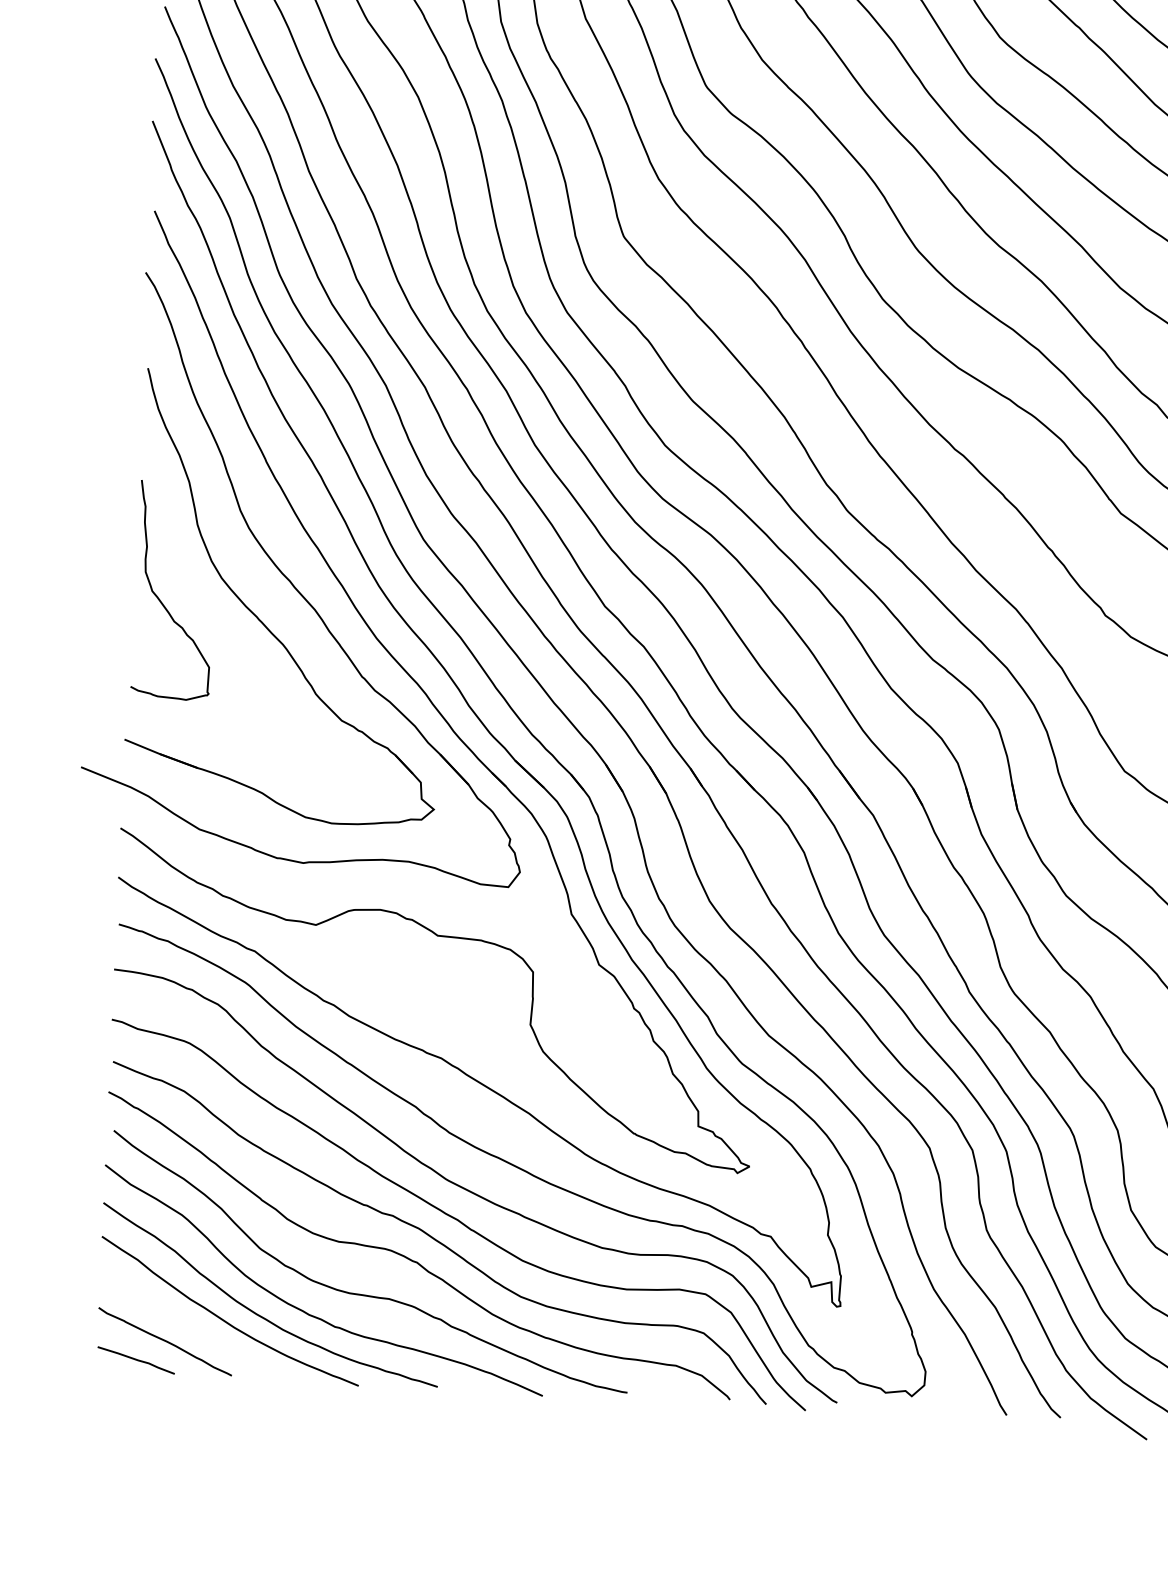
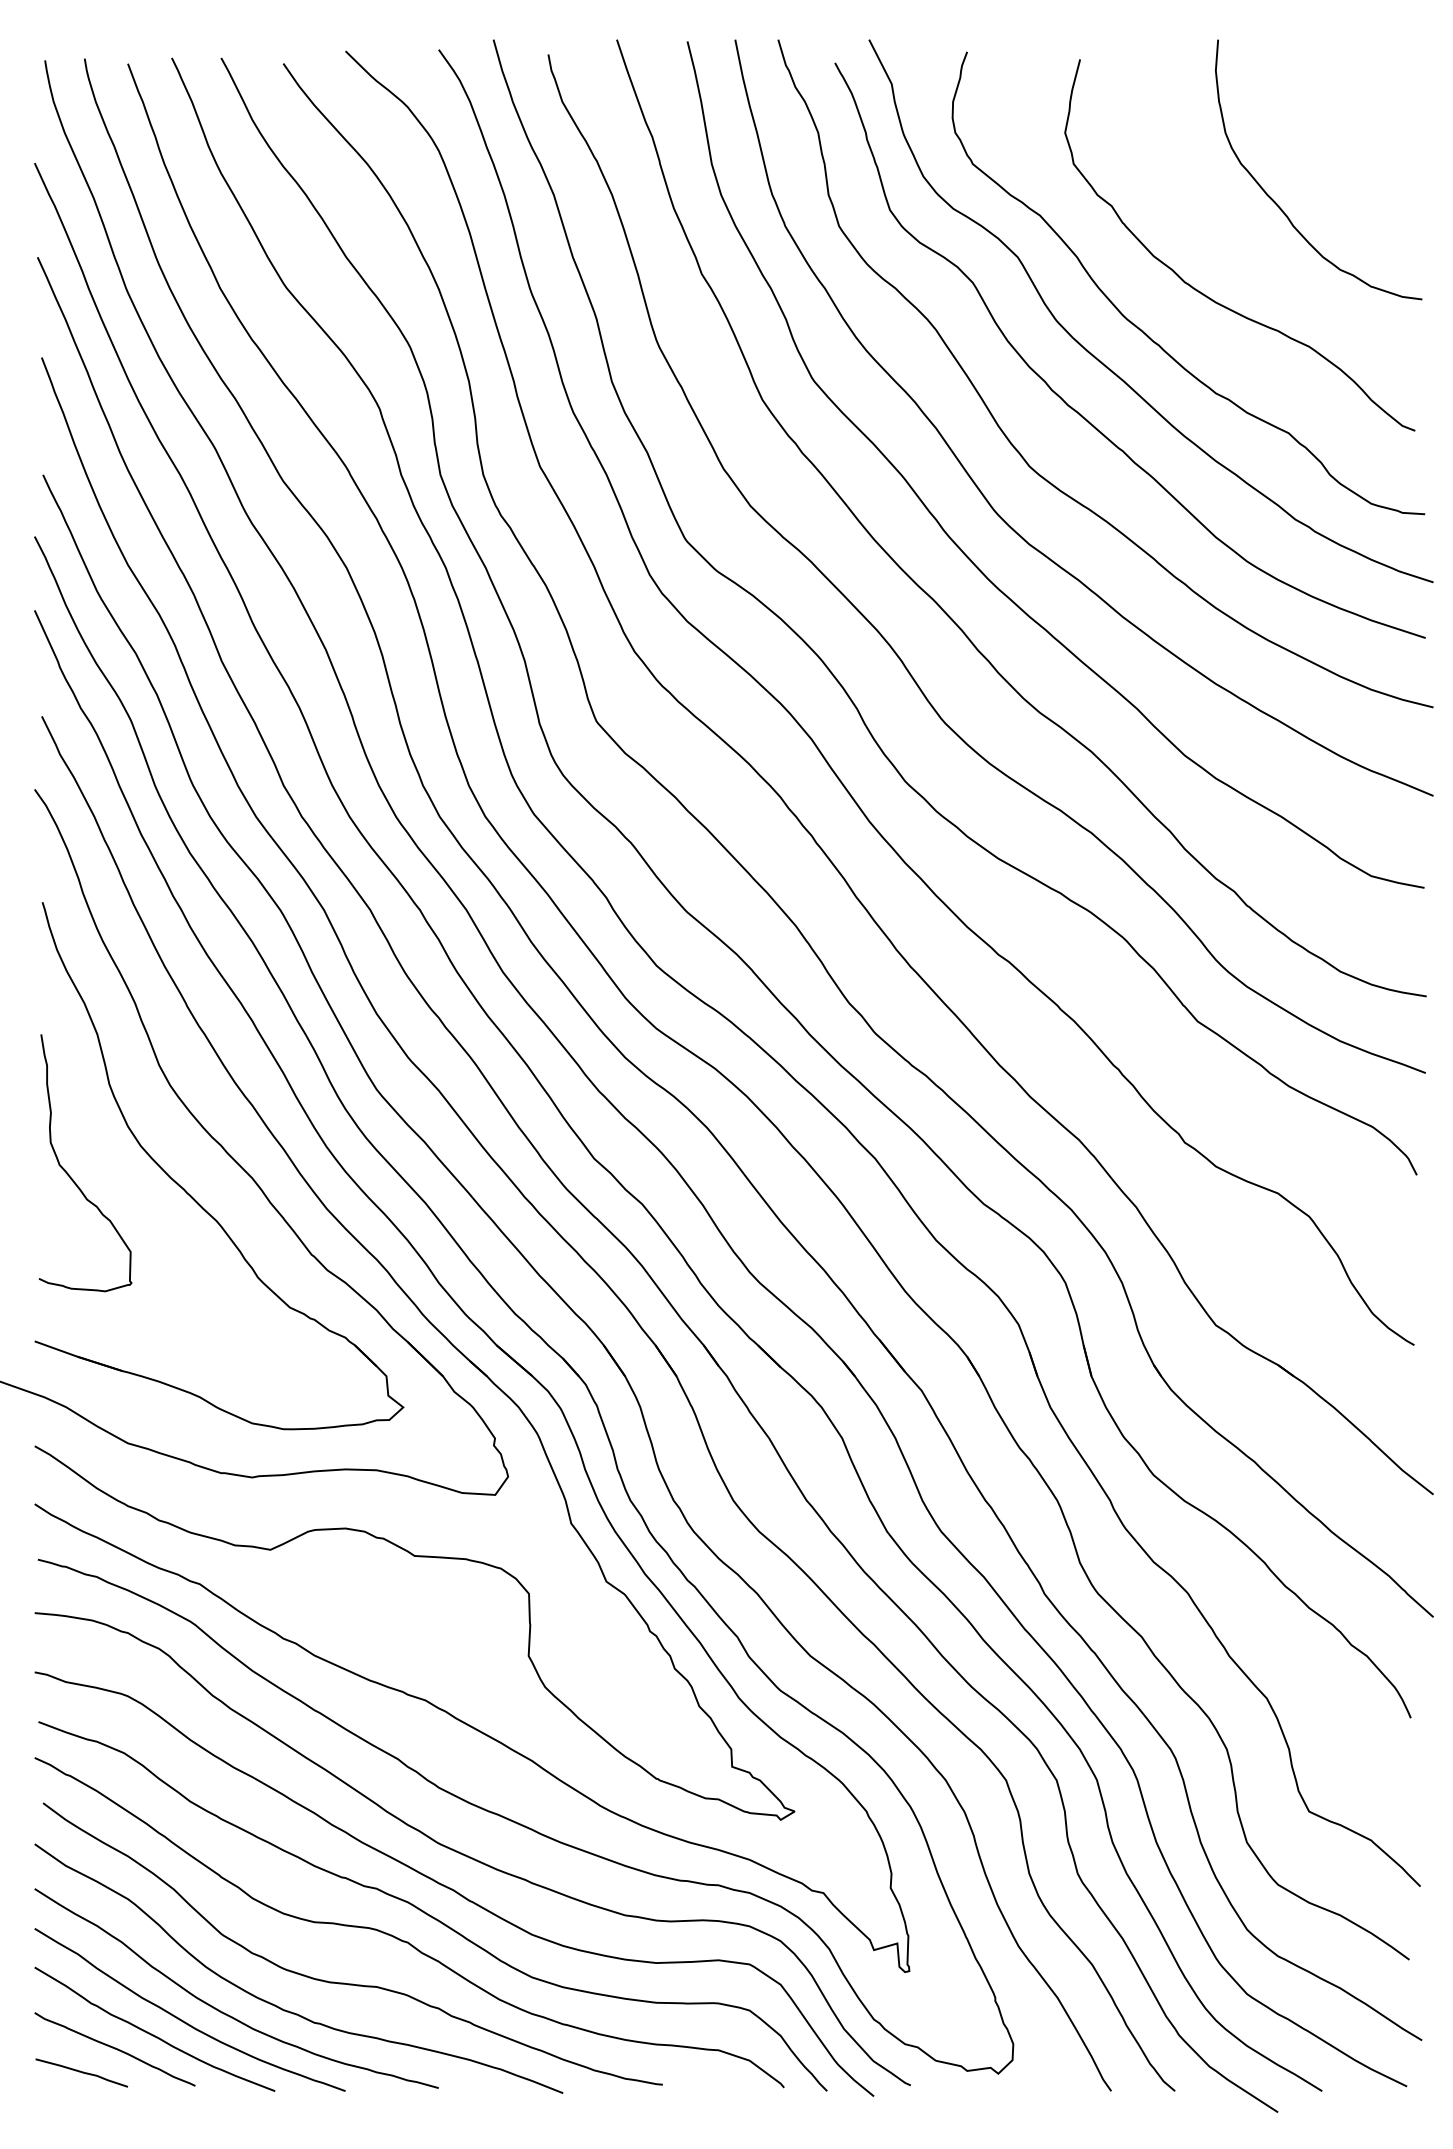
curve: (196, 1329) -> (151, 2033), added

